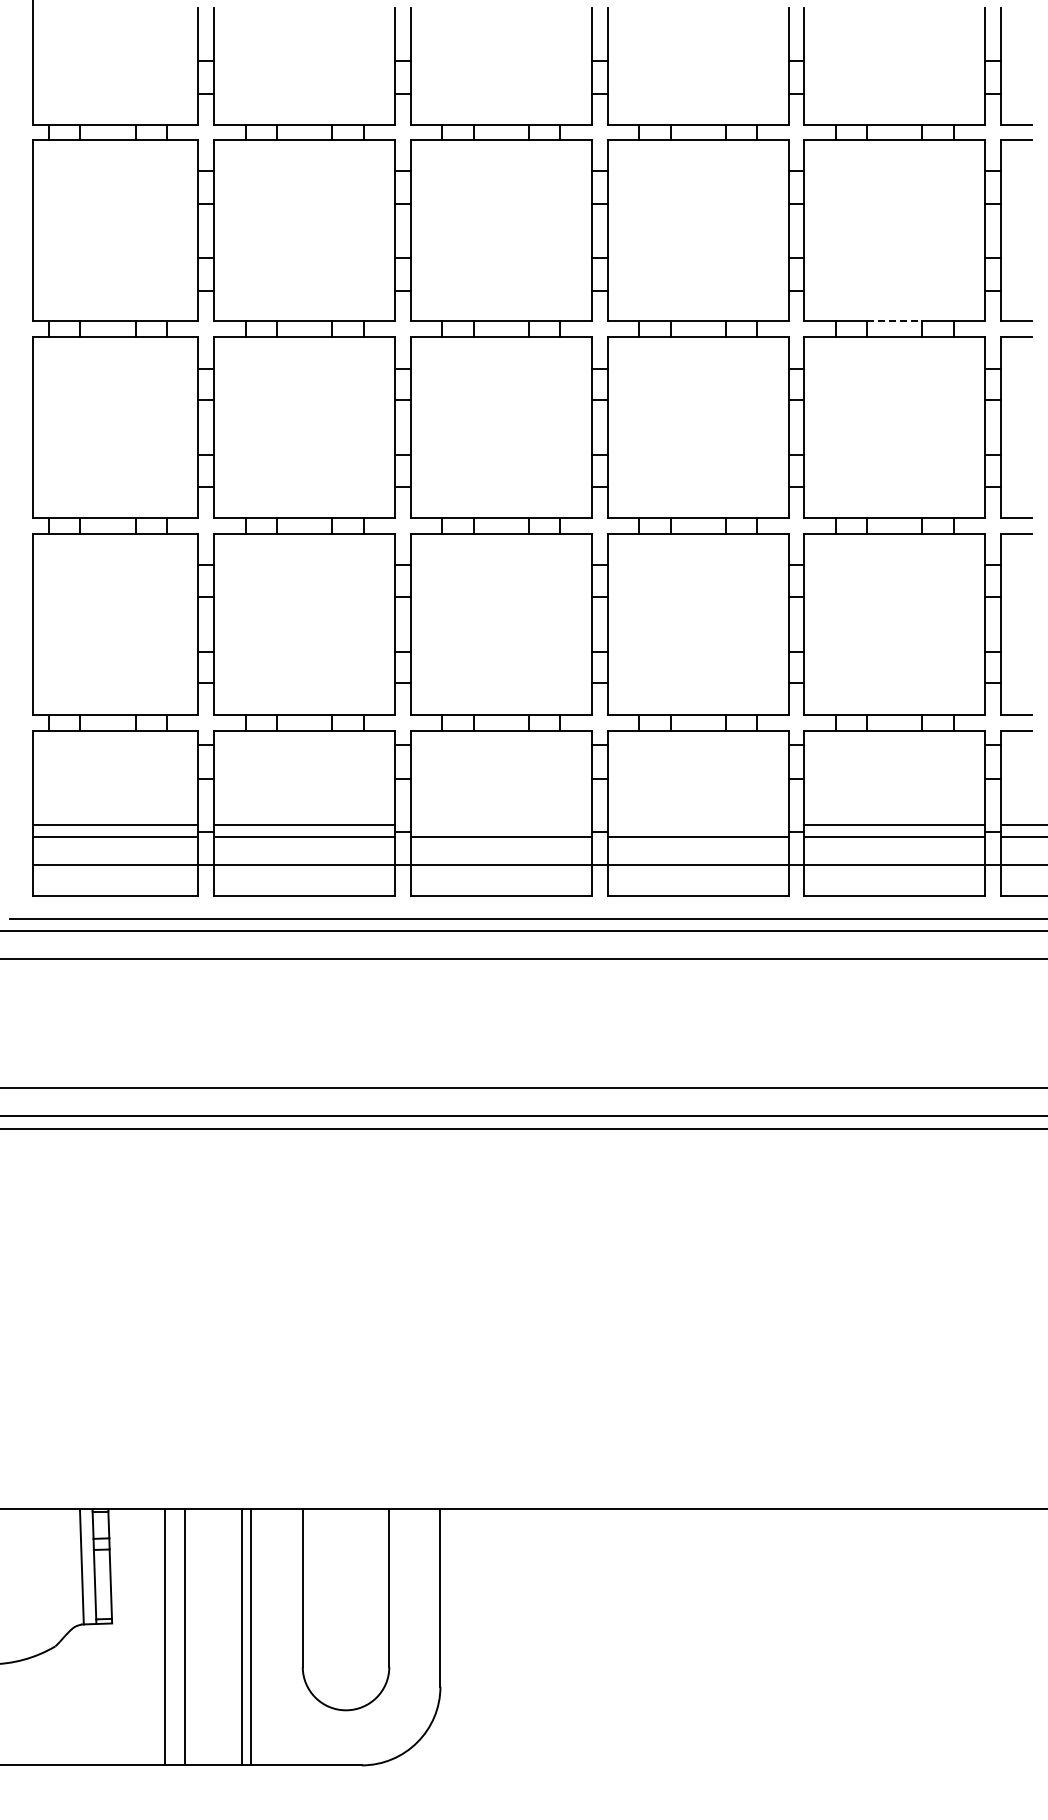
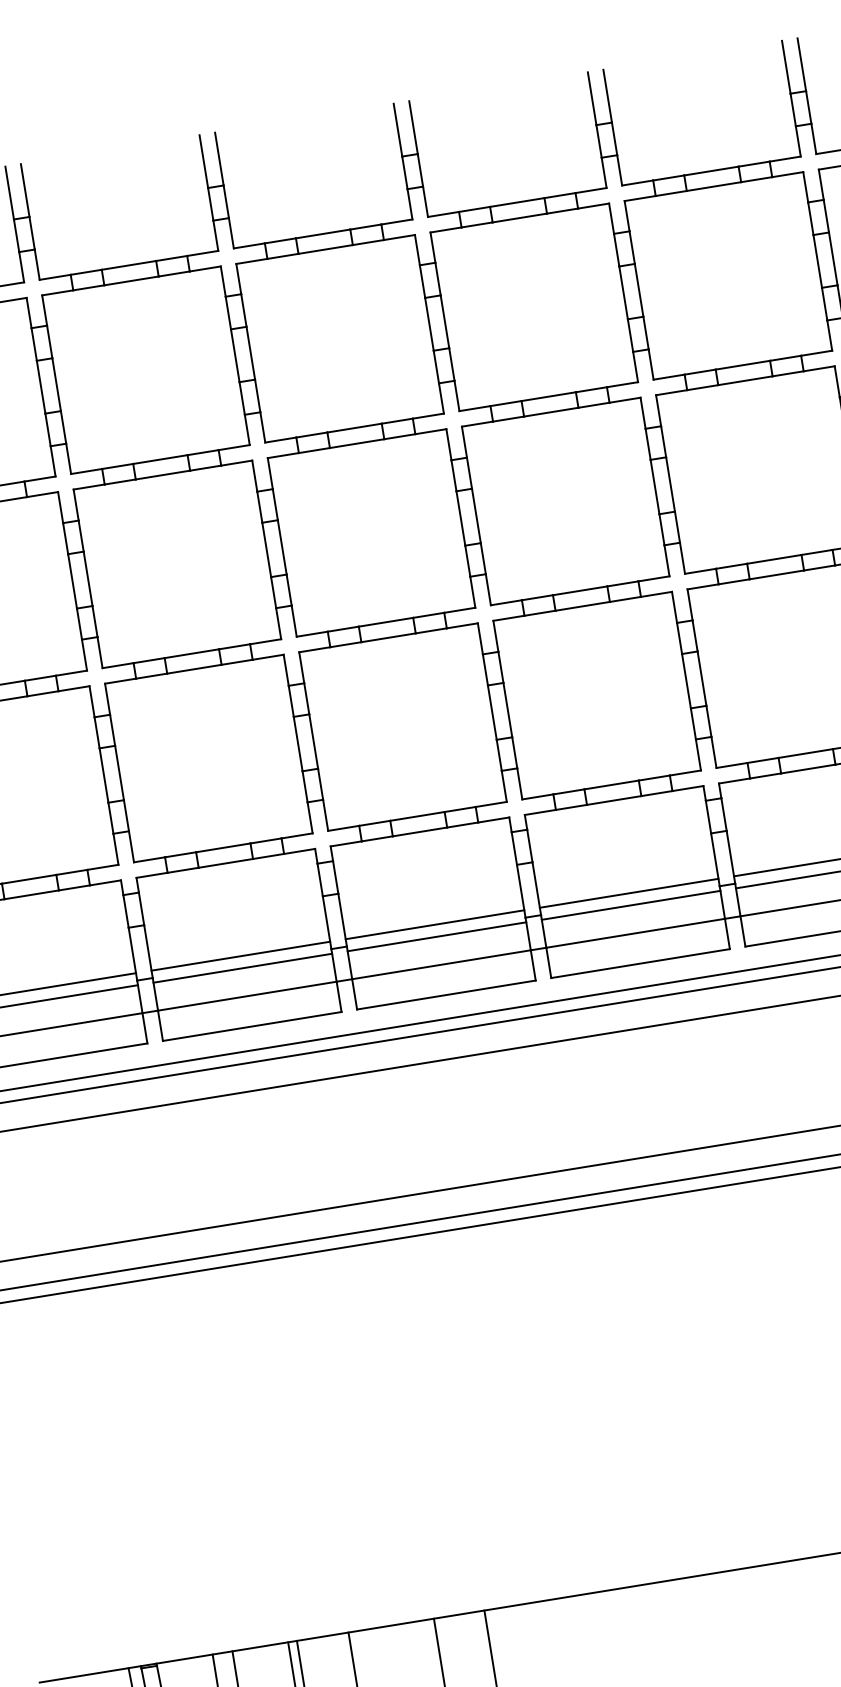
line: (894, 321) -> (742, 365), dashed -> solid
line: (500, 824) -> (434, 924), added
line: (697, 824) -> (628, 893), added

